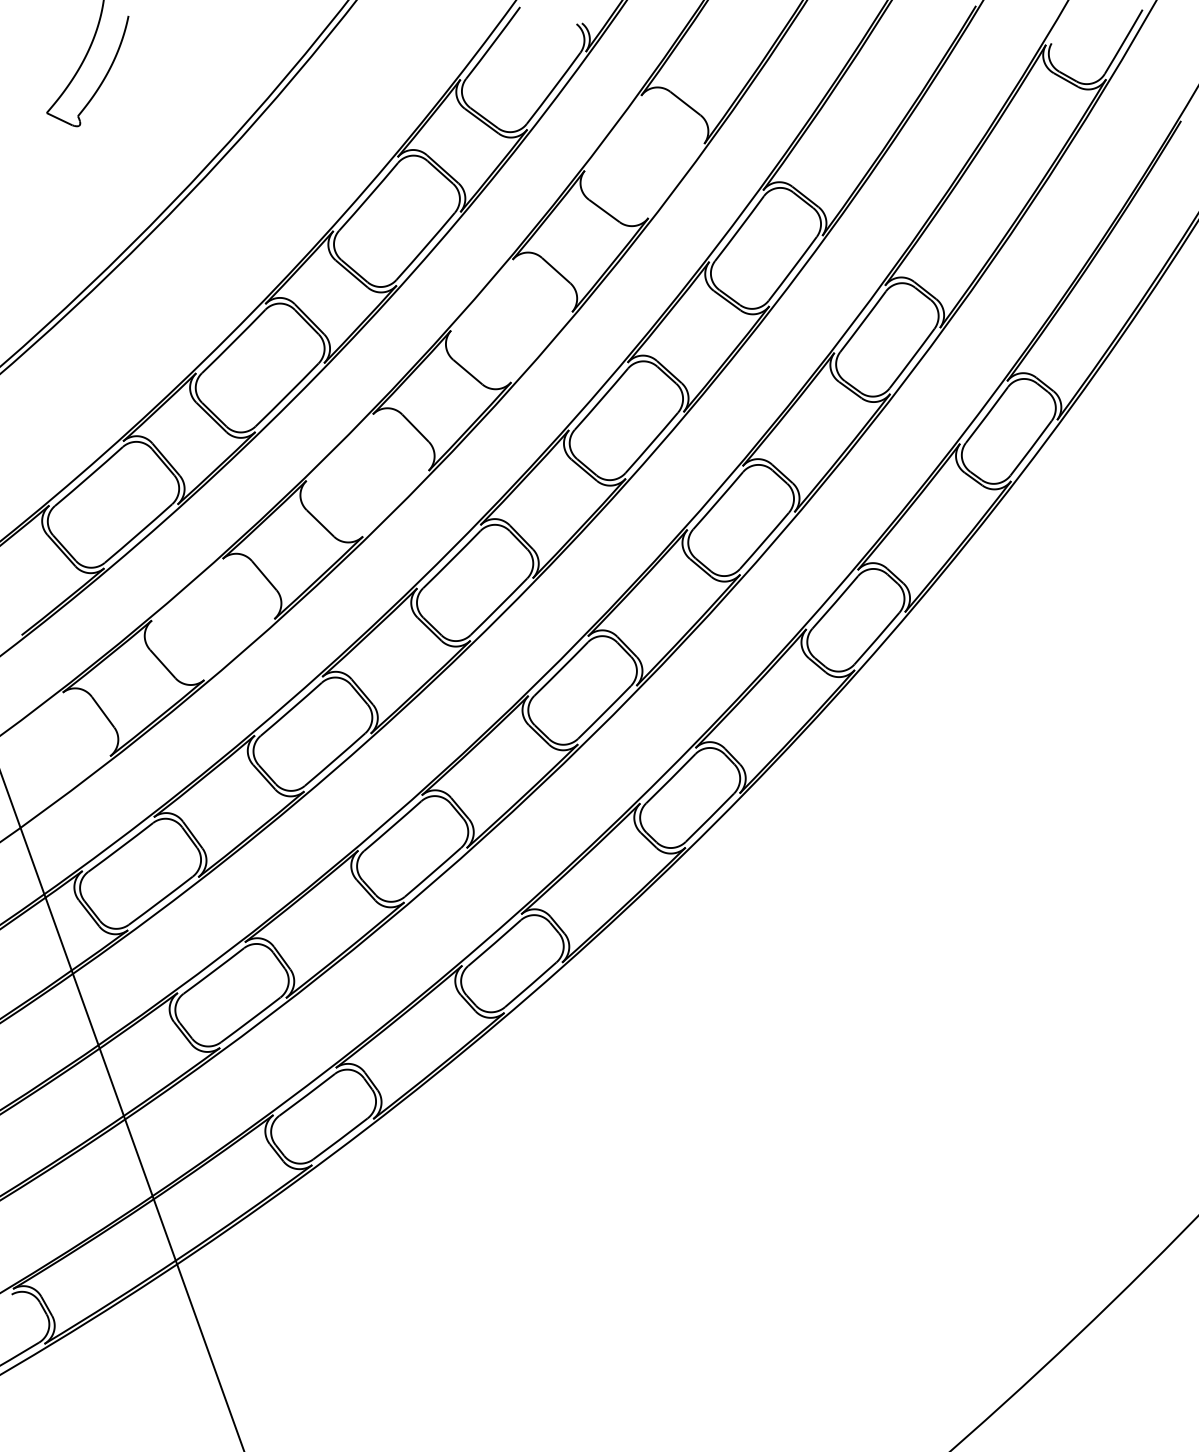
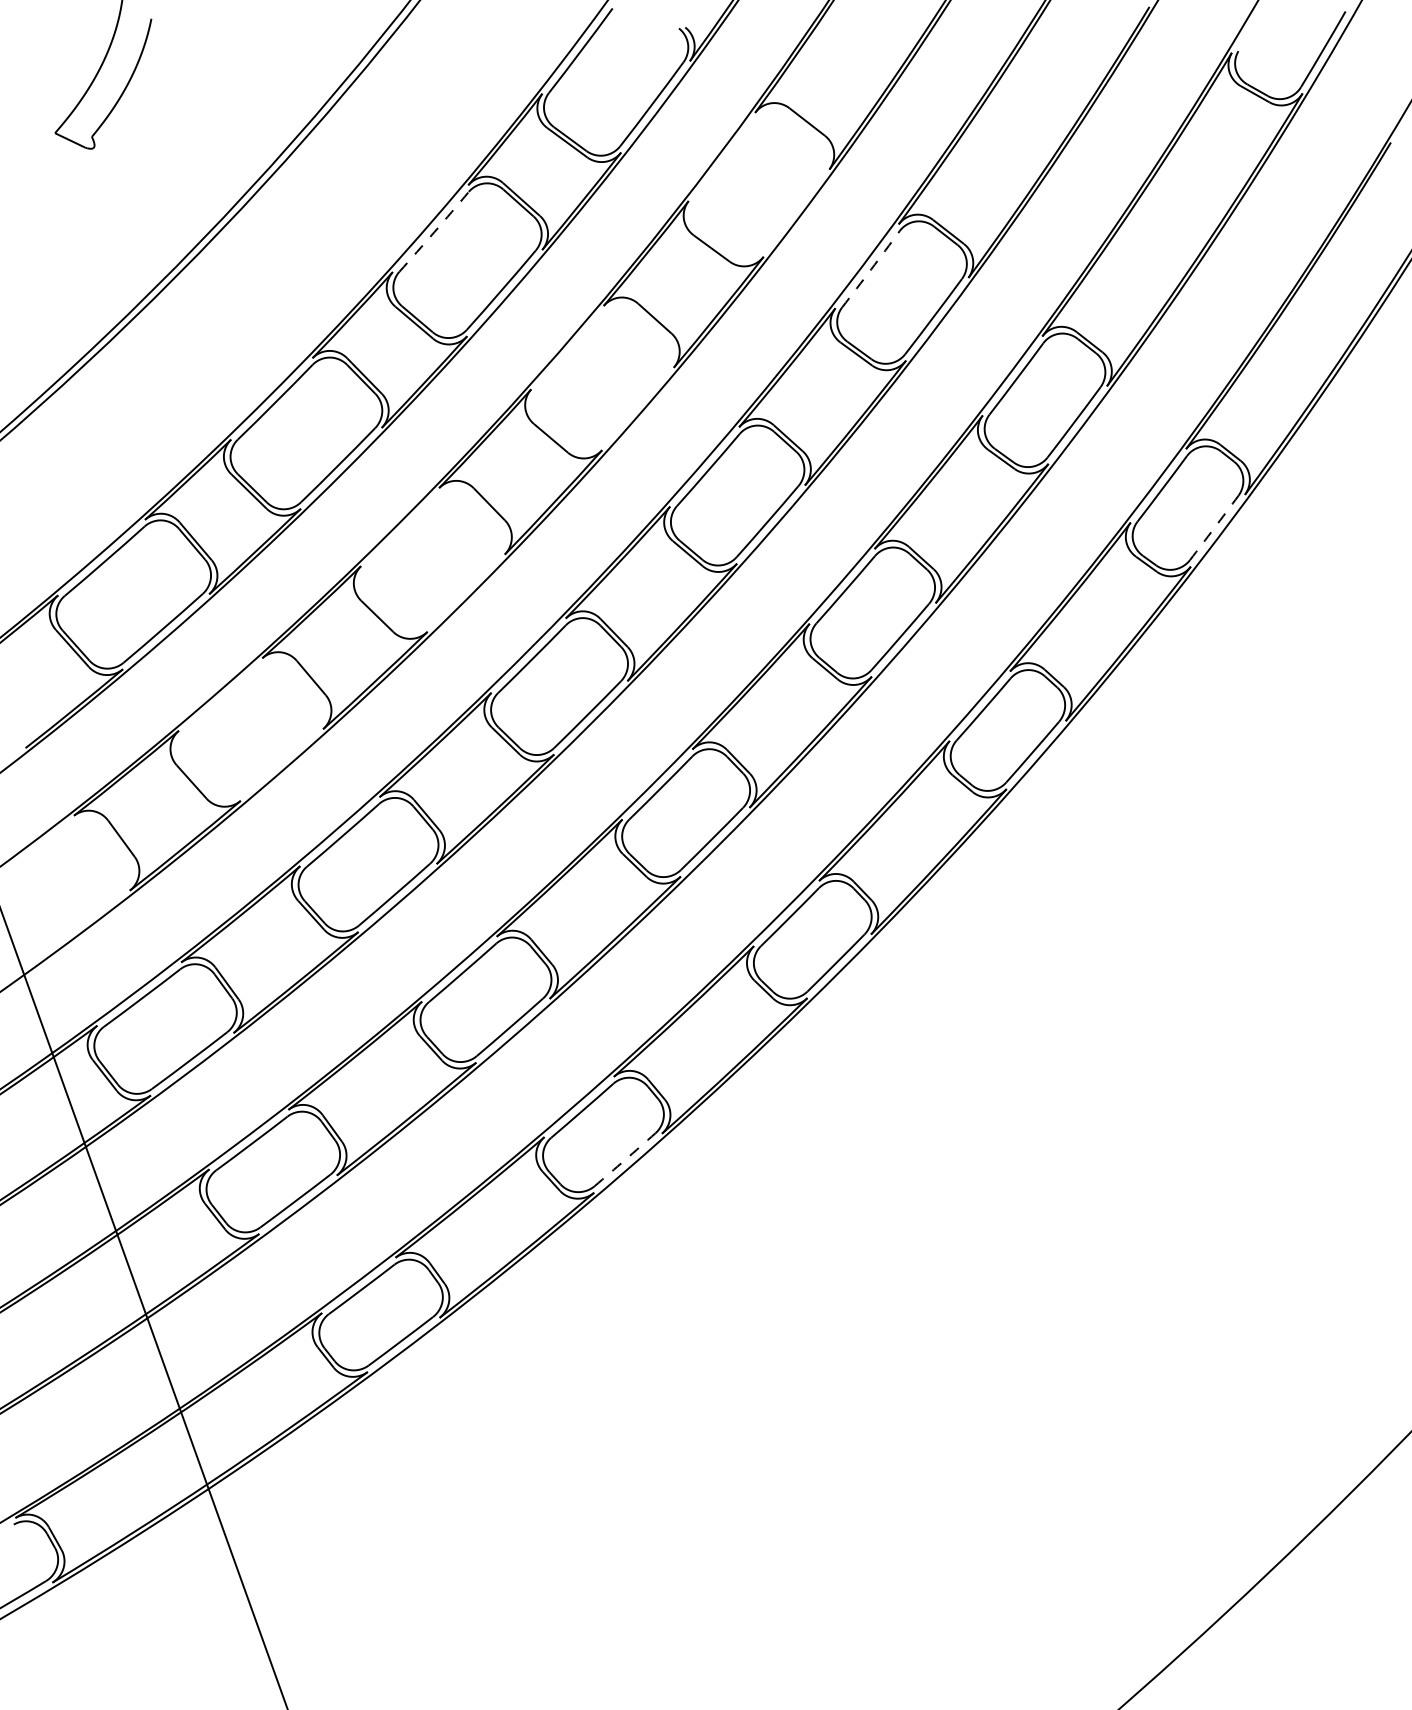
arc: (368, 197) -> (434, 232), solid -> dashed
arc: (740, 228) -> (871, 269), solid -> dashed
arc: (1031, 448) -> (1214, 528), solid -> dashed
arc: (531, 984) -> (625, 1159), solid -> dashed

